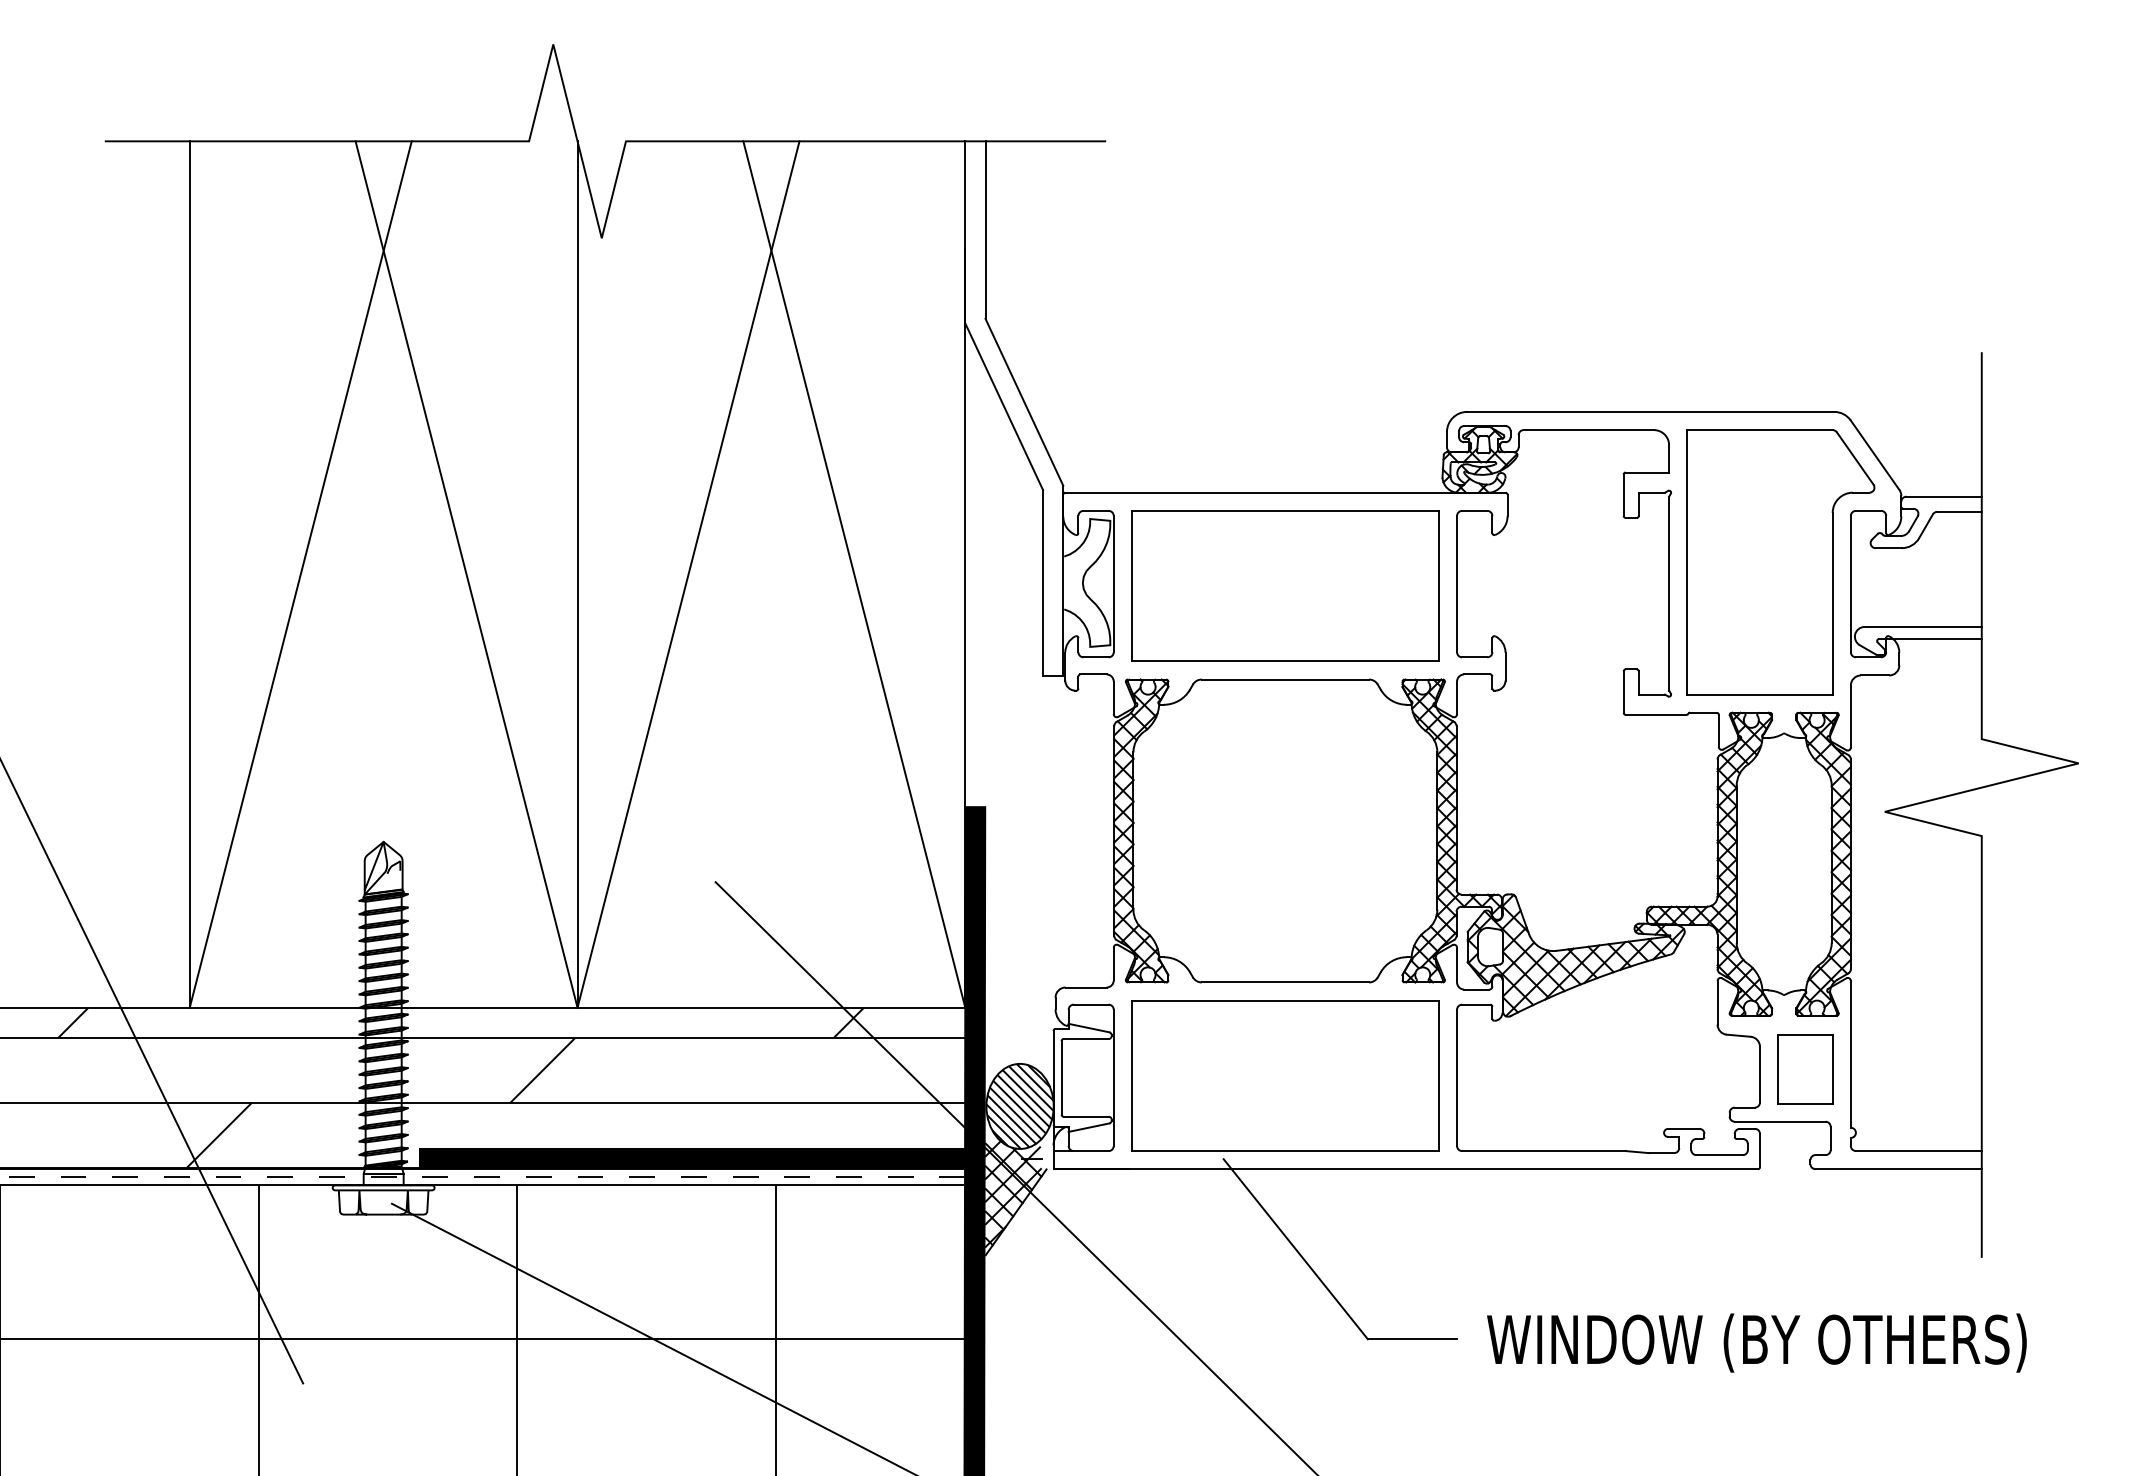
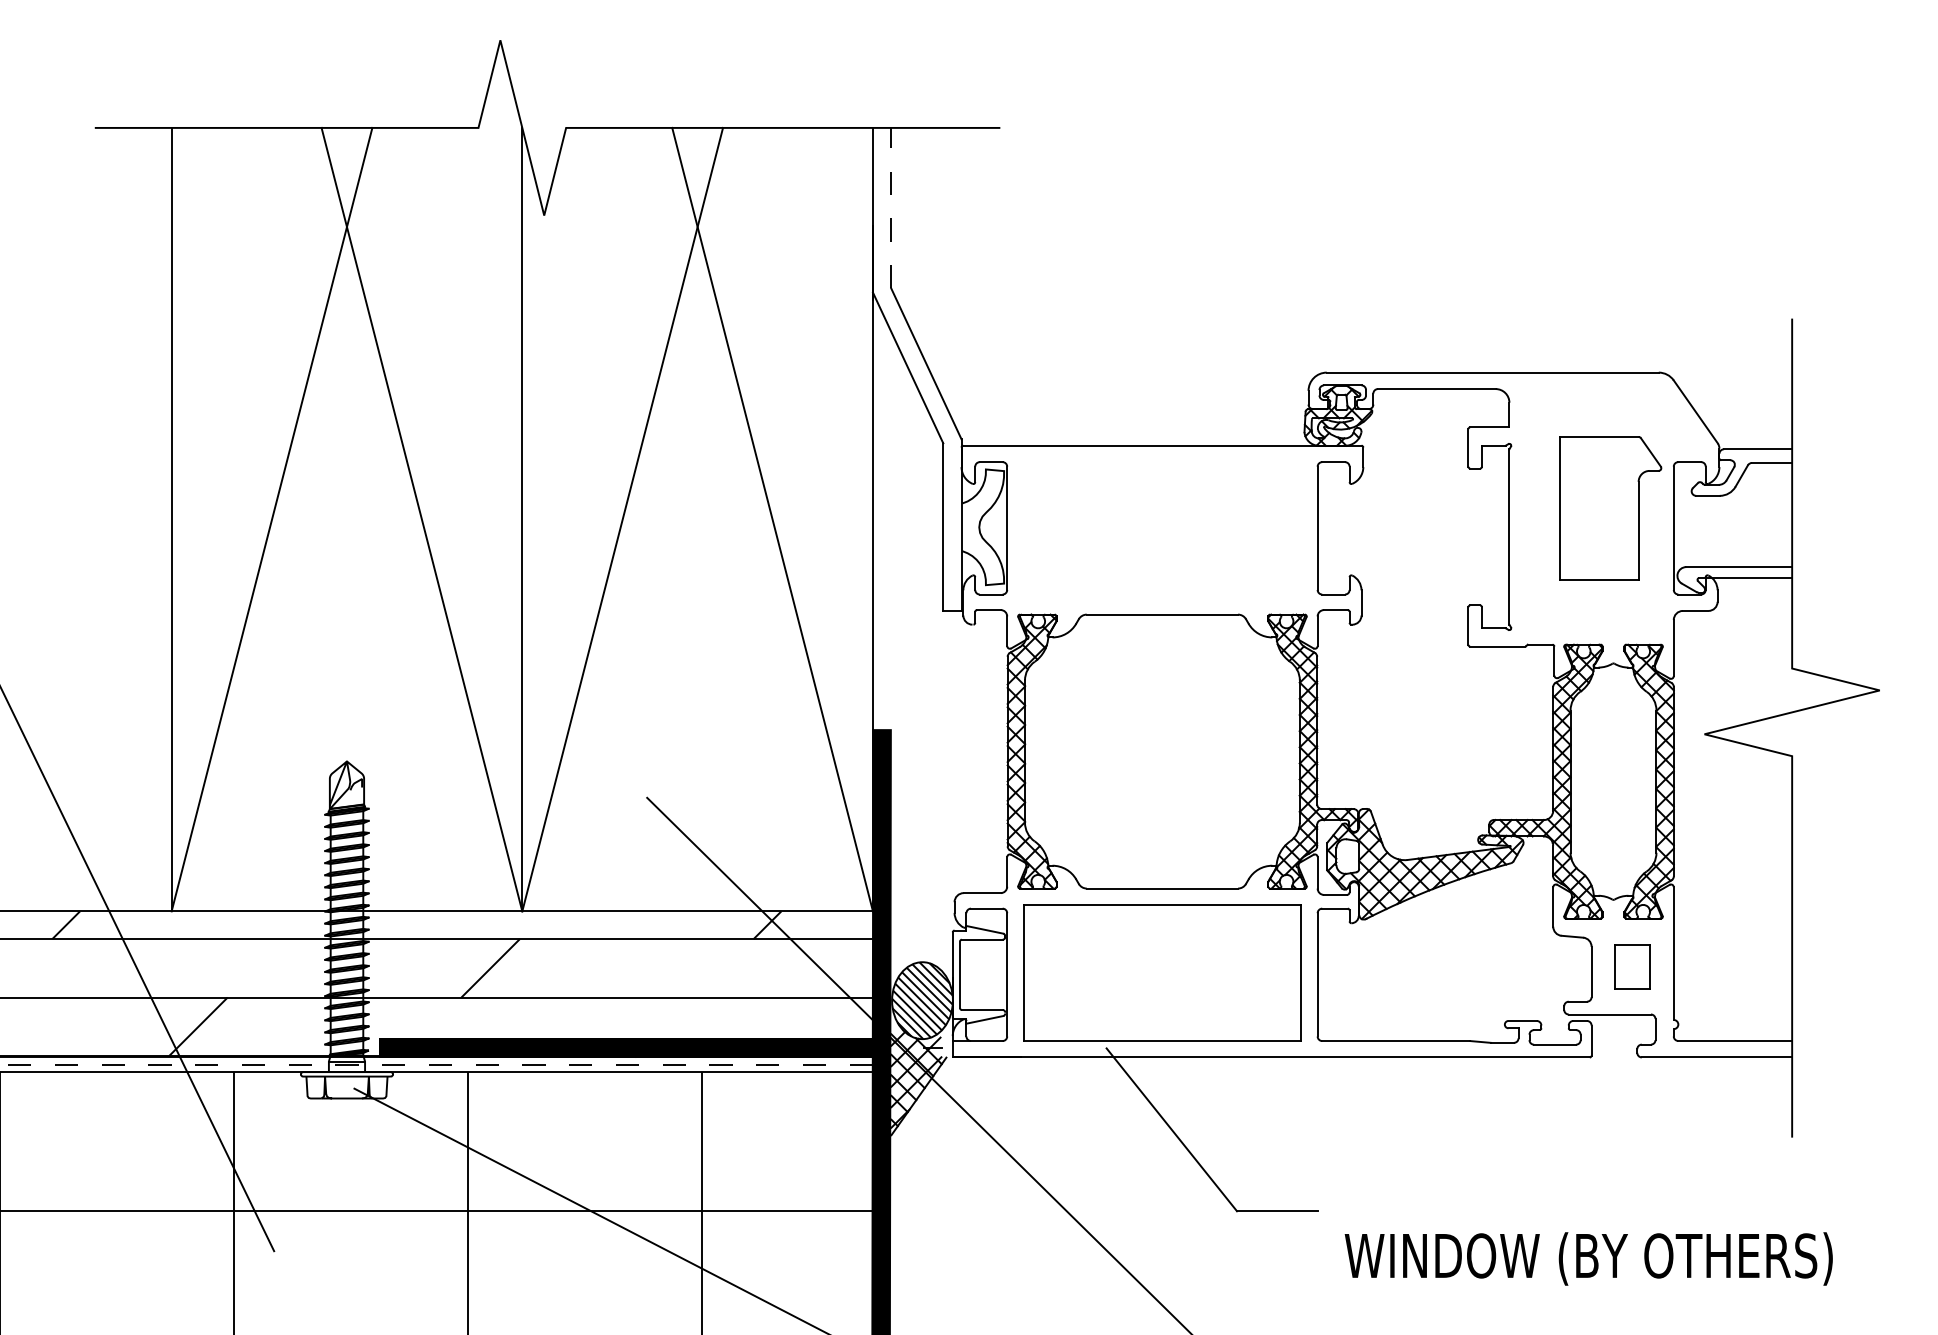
line: (985, 230) -> (891, 208), solid -> dashed
part: (1780, 562) -> (1610, 508), size x0.6
part: (1285, 585) -> (1162, 529), removed
part: (1805, 1069) -> (1632, 967), size x0.7
text: (1756, 1342) -> (1588, 1258), moved

